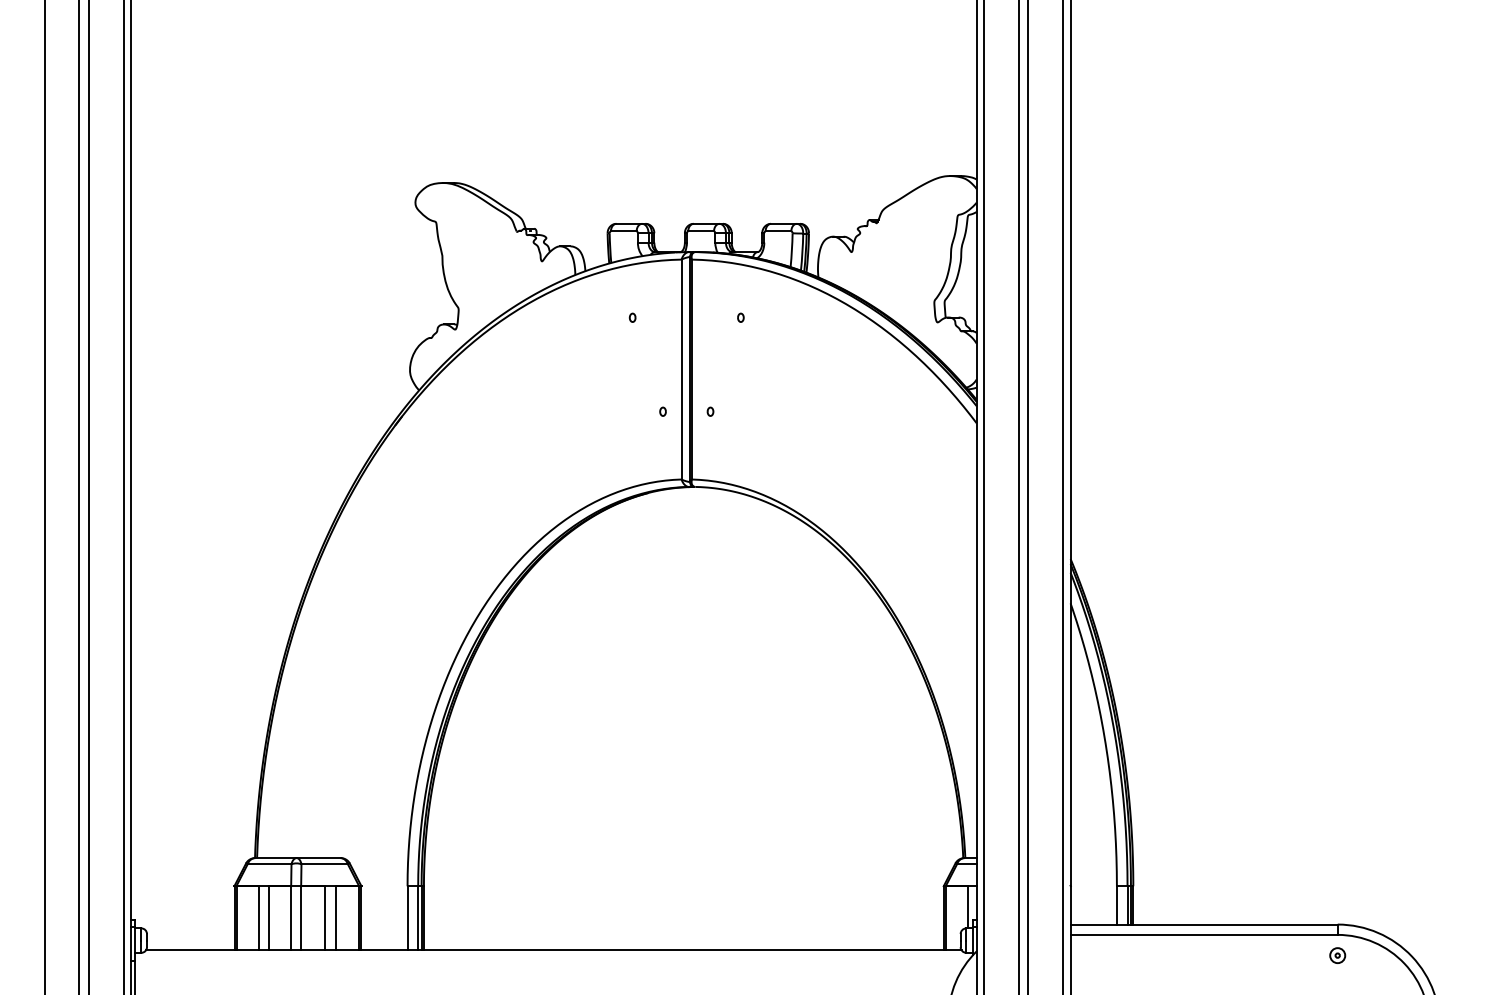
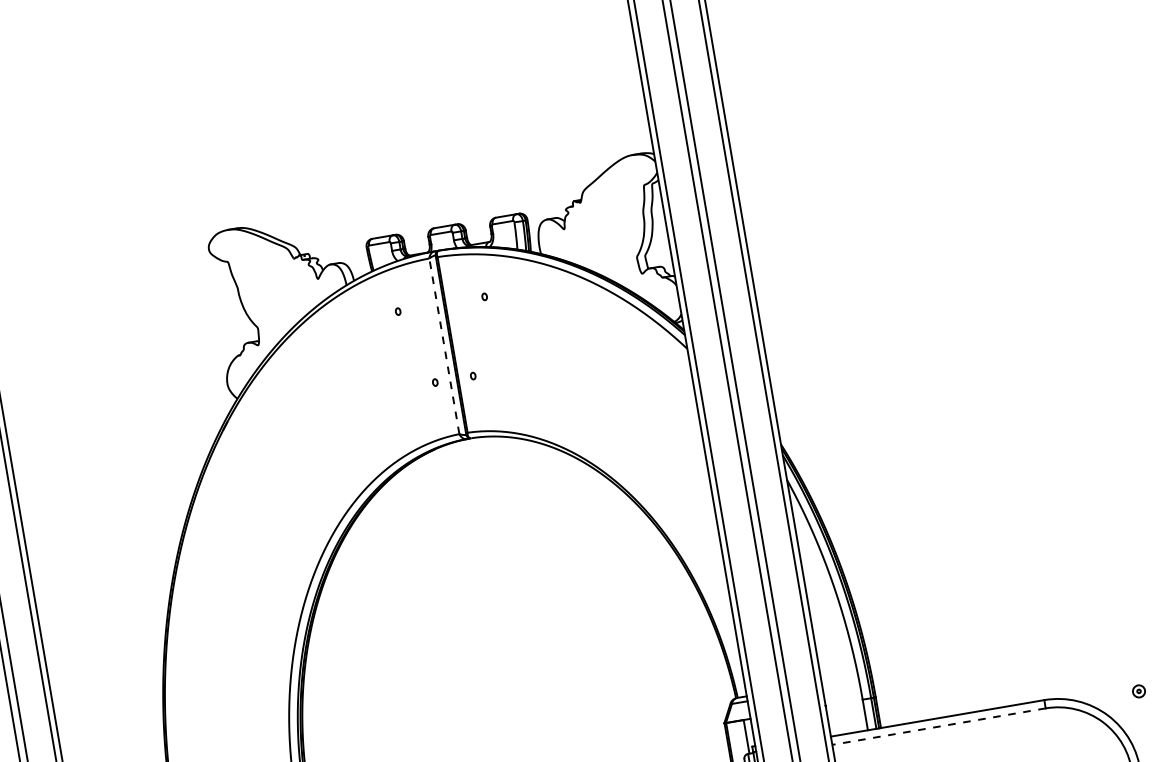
line: (681, 369) -> (444, 346), solid -> dashed
line: (1204, 934) -> (939, 726), solid -> dashed
part: (1337, 955) -> (1138, 691), moved

